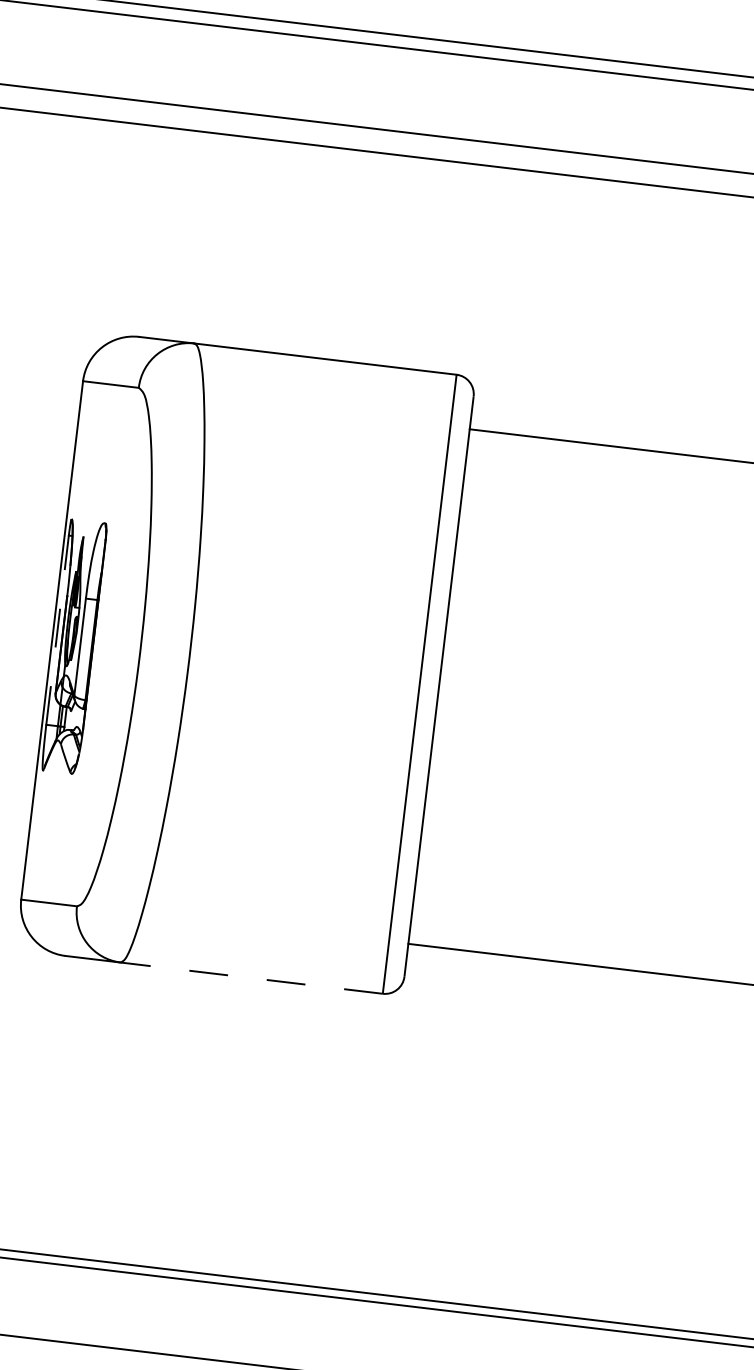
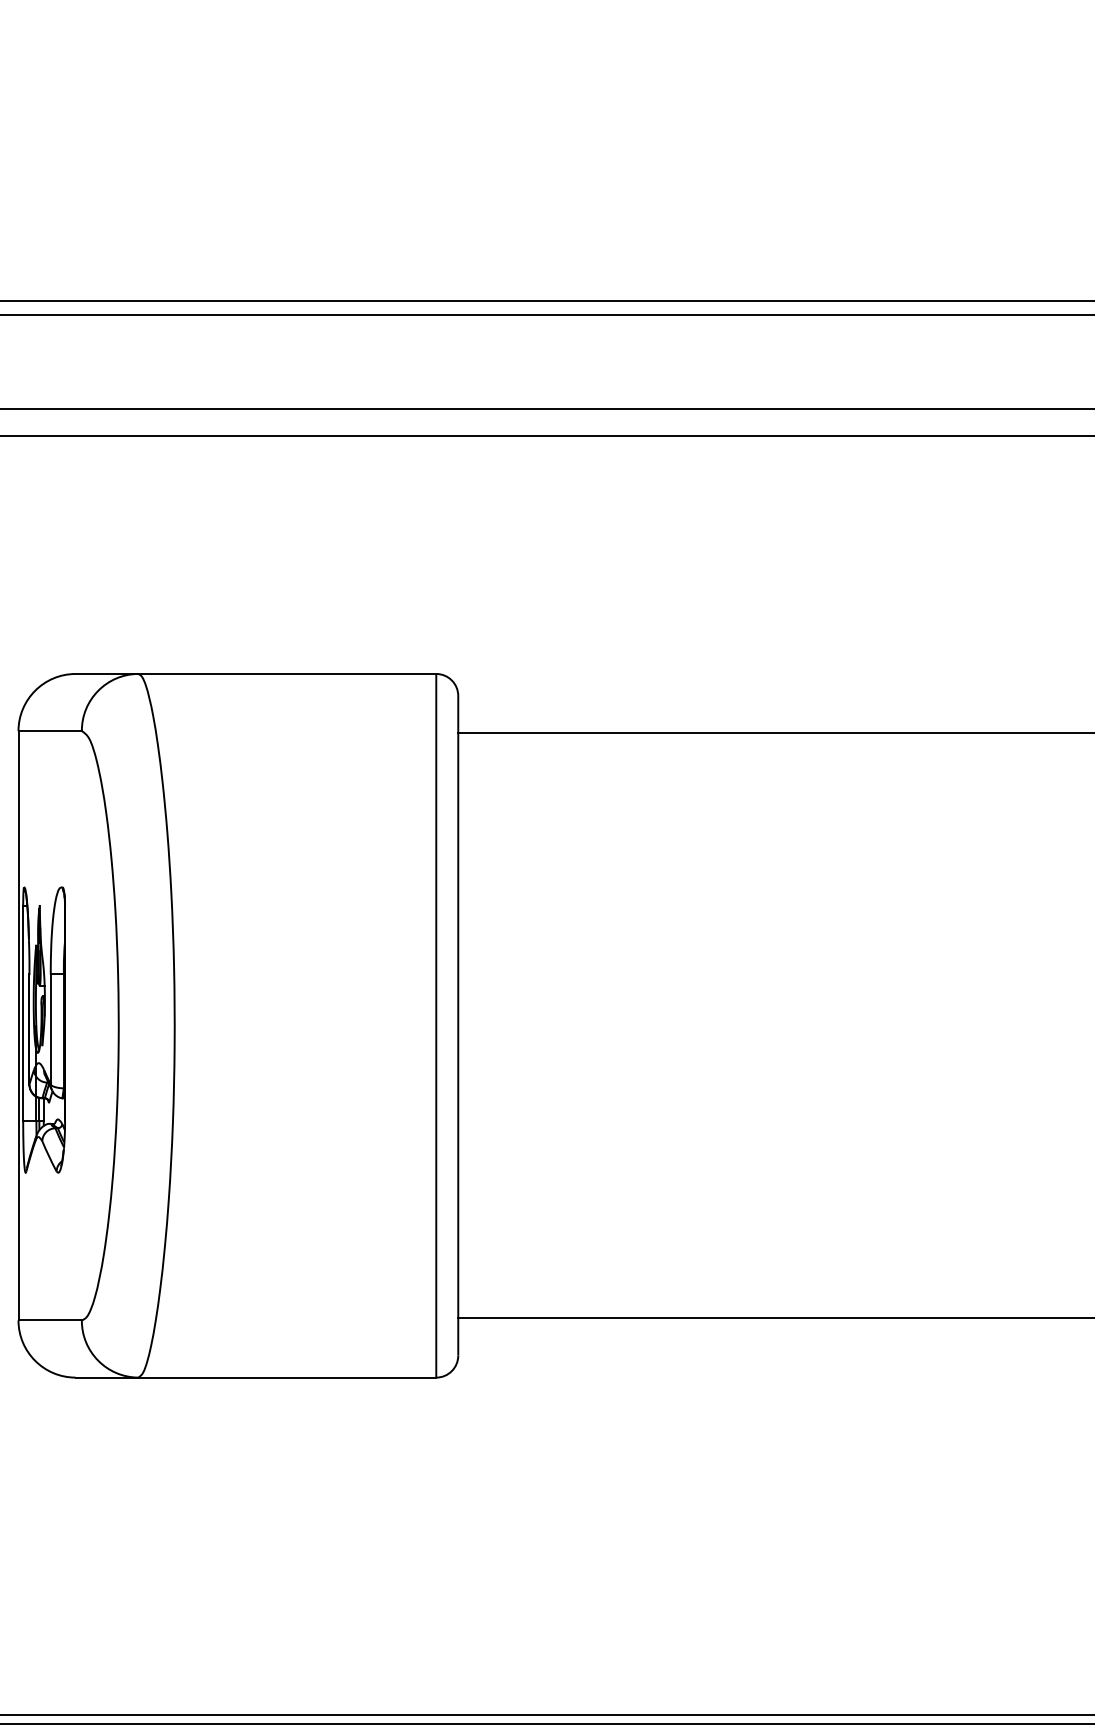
line: (57, 630) -> (23, 1013), dashed -> solid
line: (251, 978) -> (287, 1377), dashed -> solid

